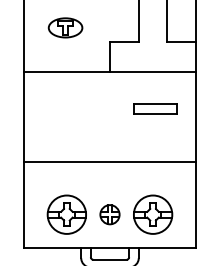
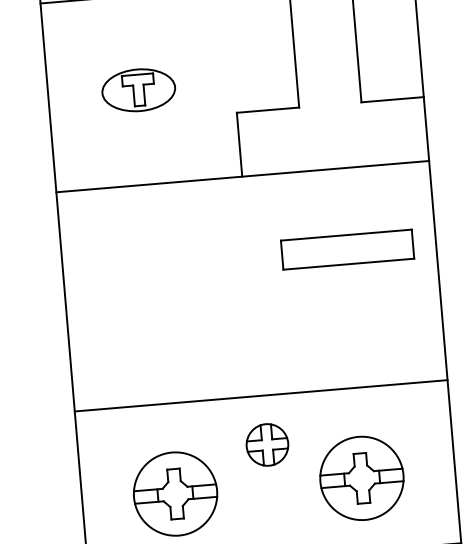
part: (155, 108) -> (347, 248), size x1.4
line: (109, 161) -> (260, 394), moved
part: (109, 214) -> (266, 444), moved

